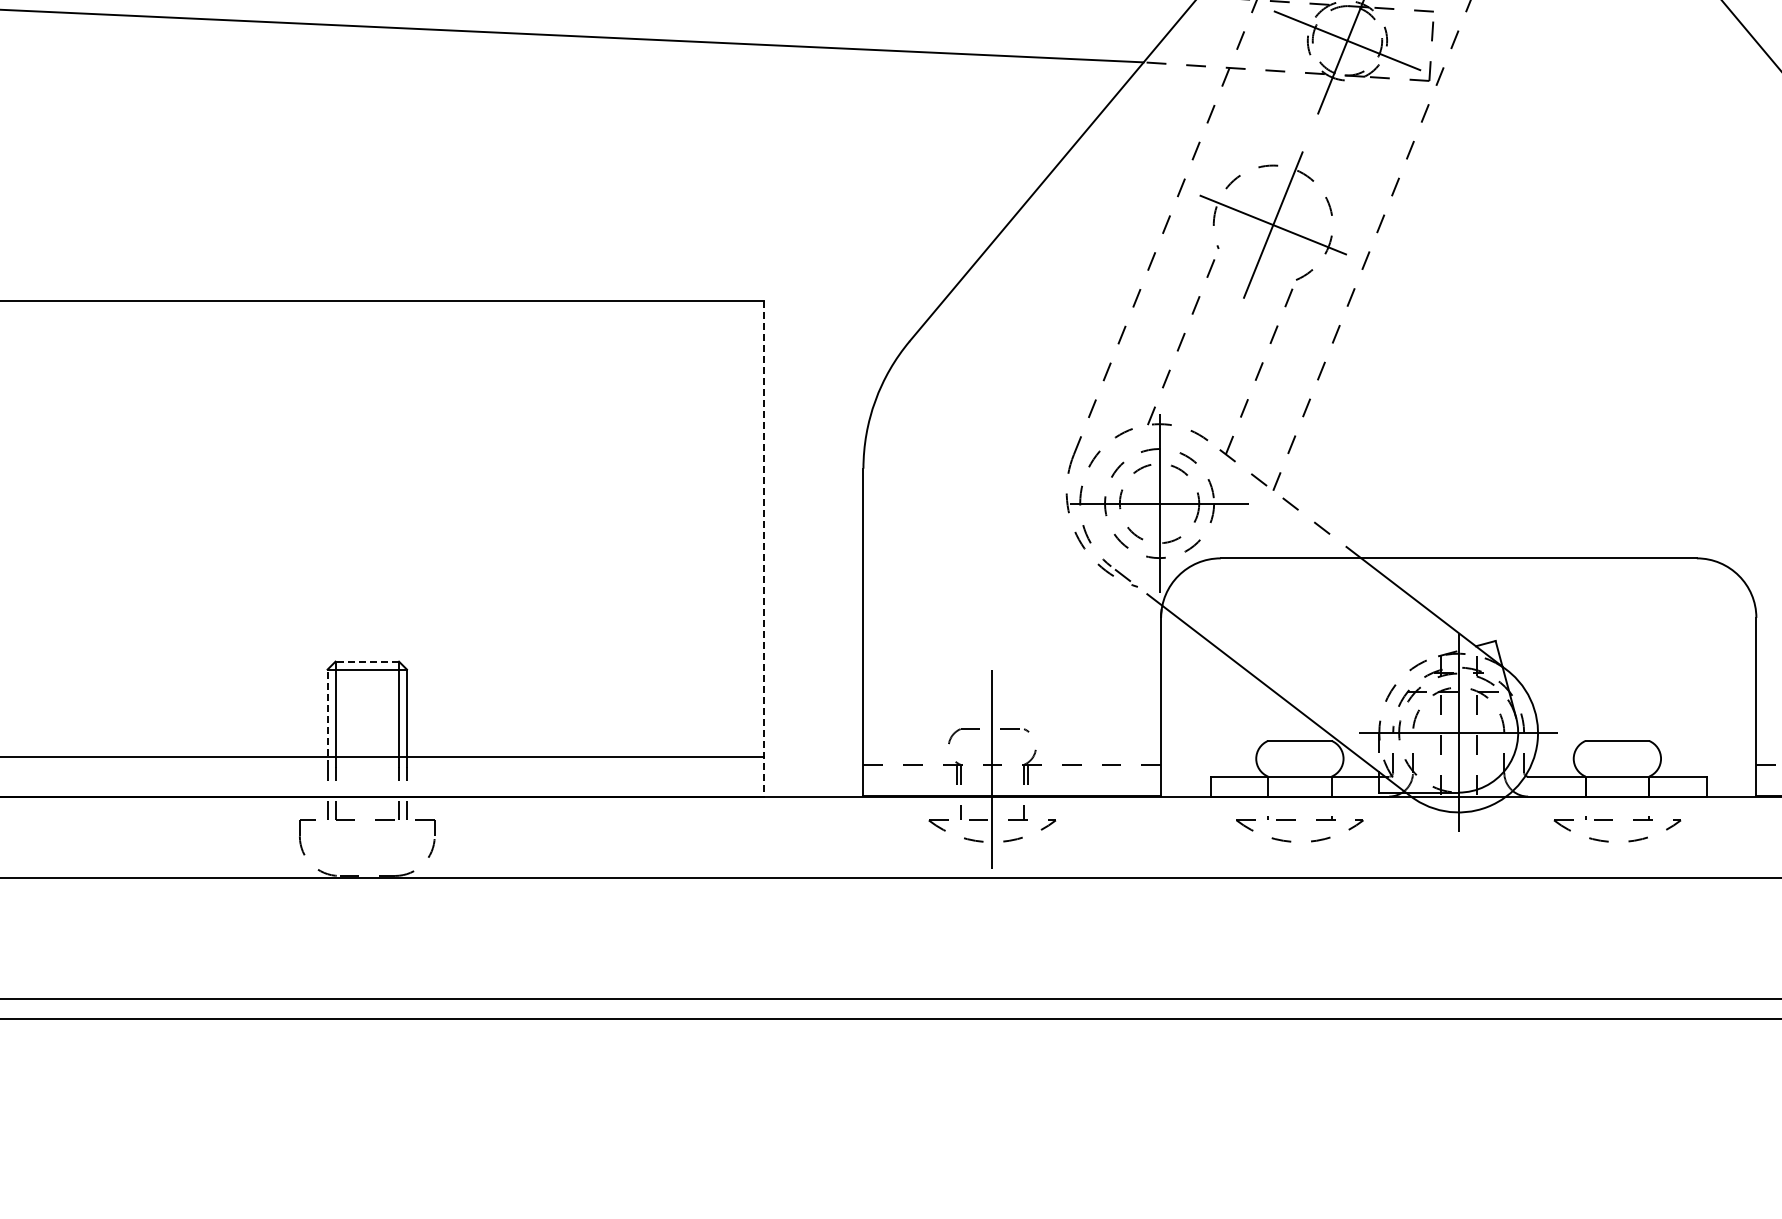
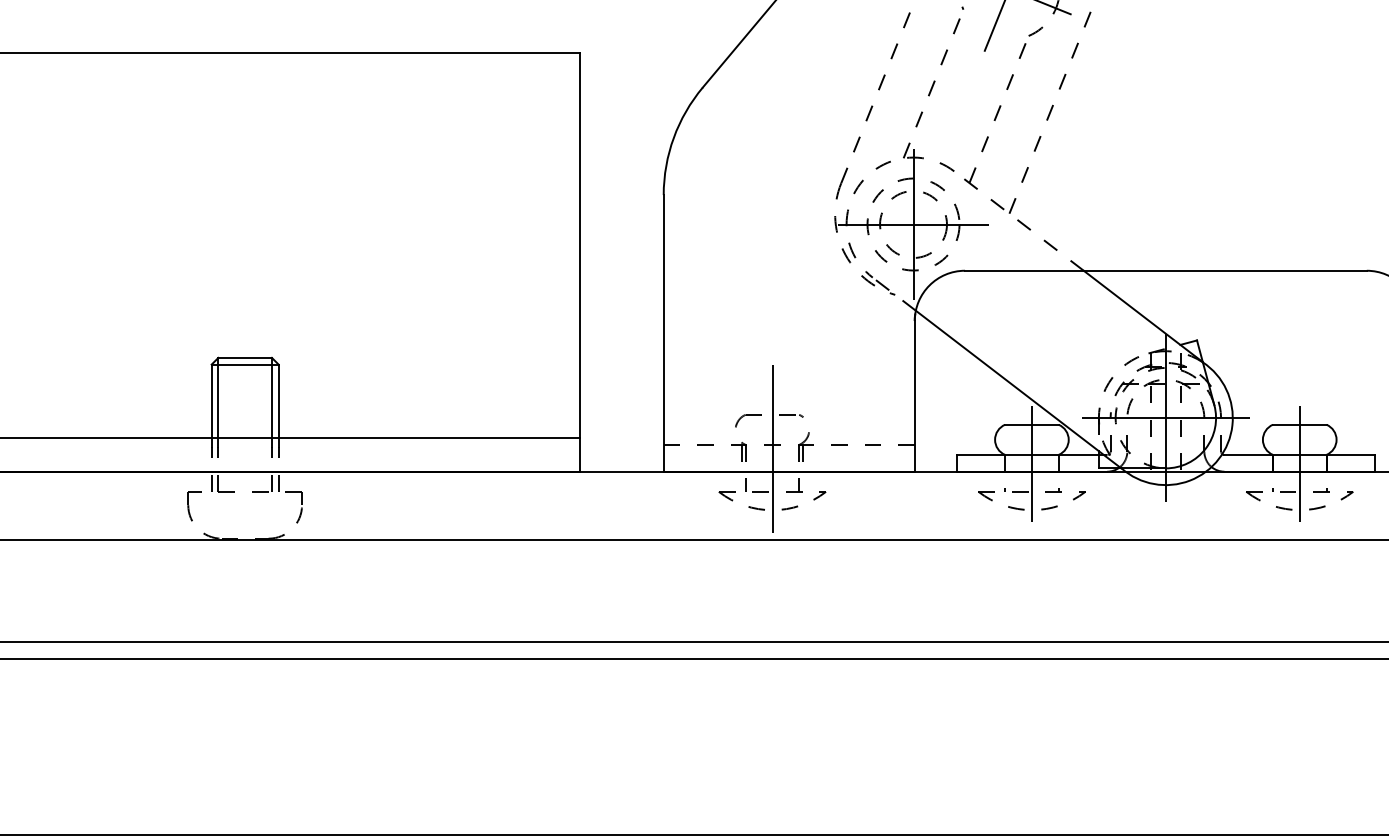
line: (764, 549) -> (580, 263), dashed -> solid
line: (367, 661) -> (245, 357), dashed -> solid
line: (327, 718) -> (211, 405), dashed -> solid
line: (1299, 787) -> (1031, 464), added
line: (1617, 787) -> (1299, 464), added

